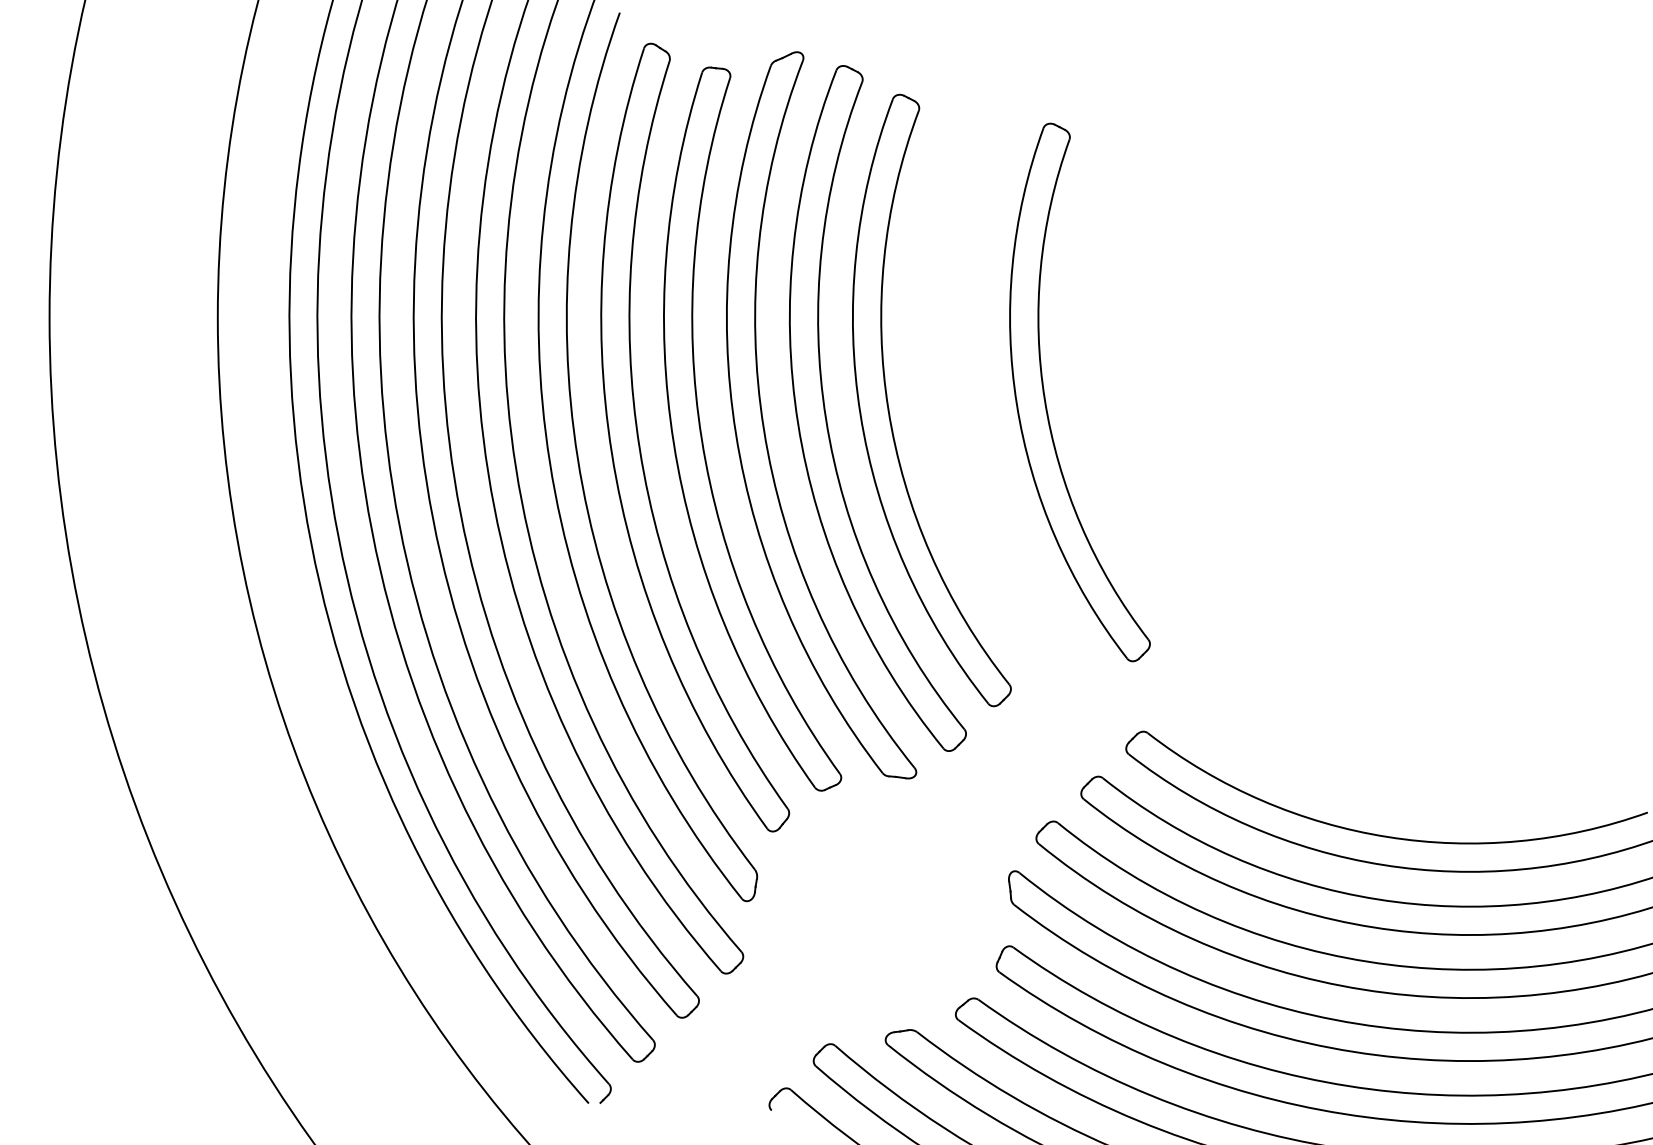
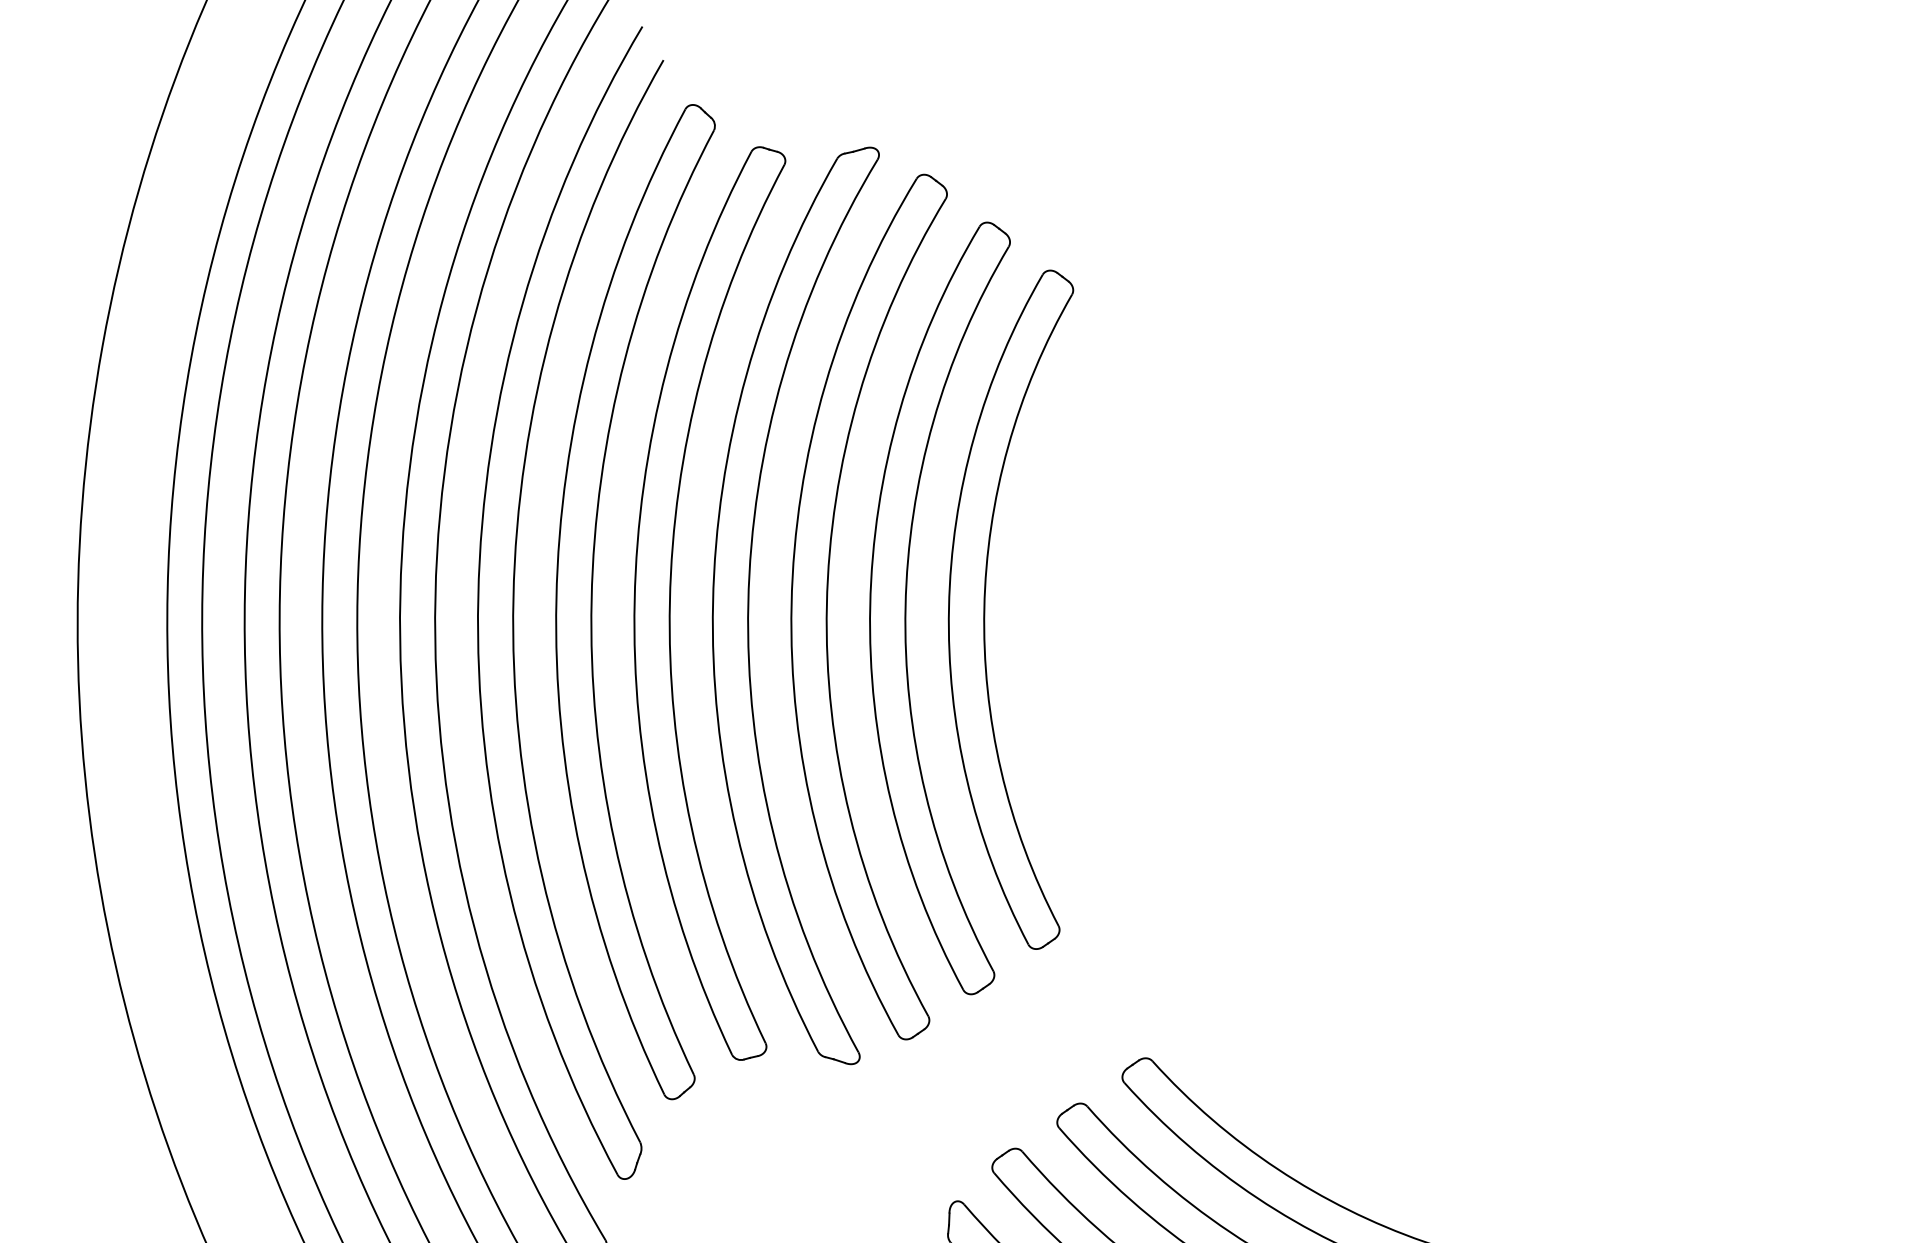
part: (1045, 395) -> (986, 603), moved

